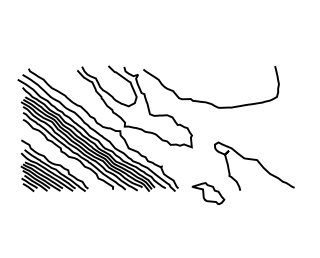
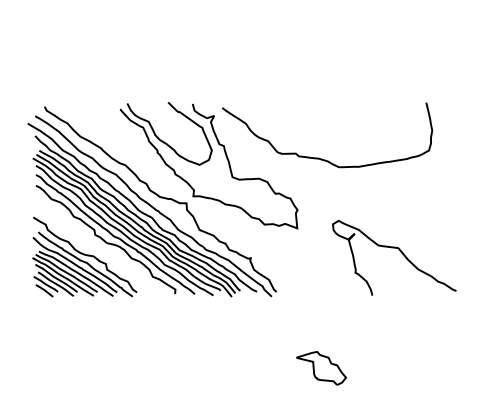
part: (208, 193) -> (321, 368), moved

